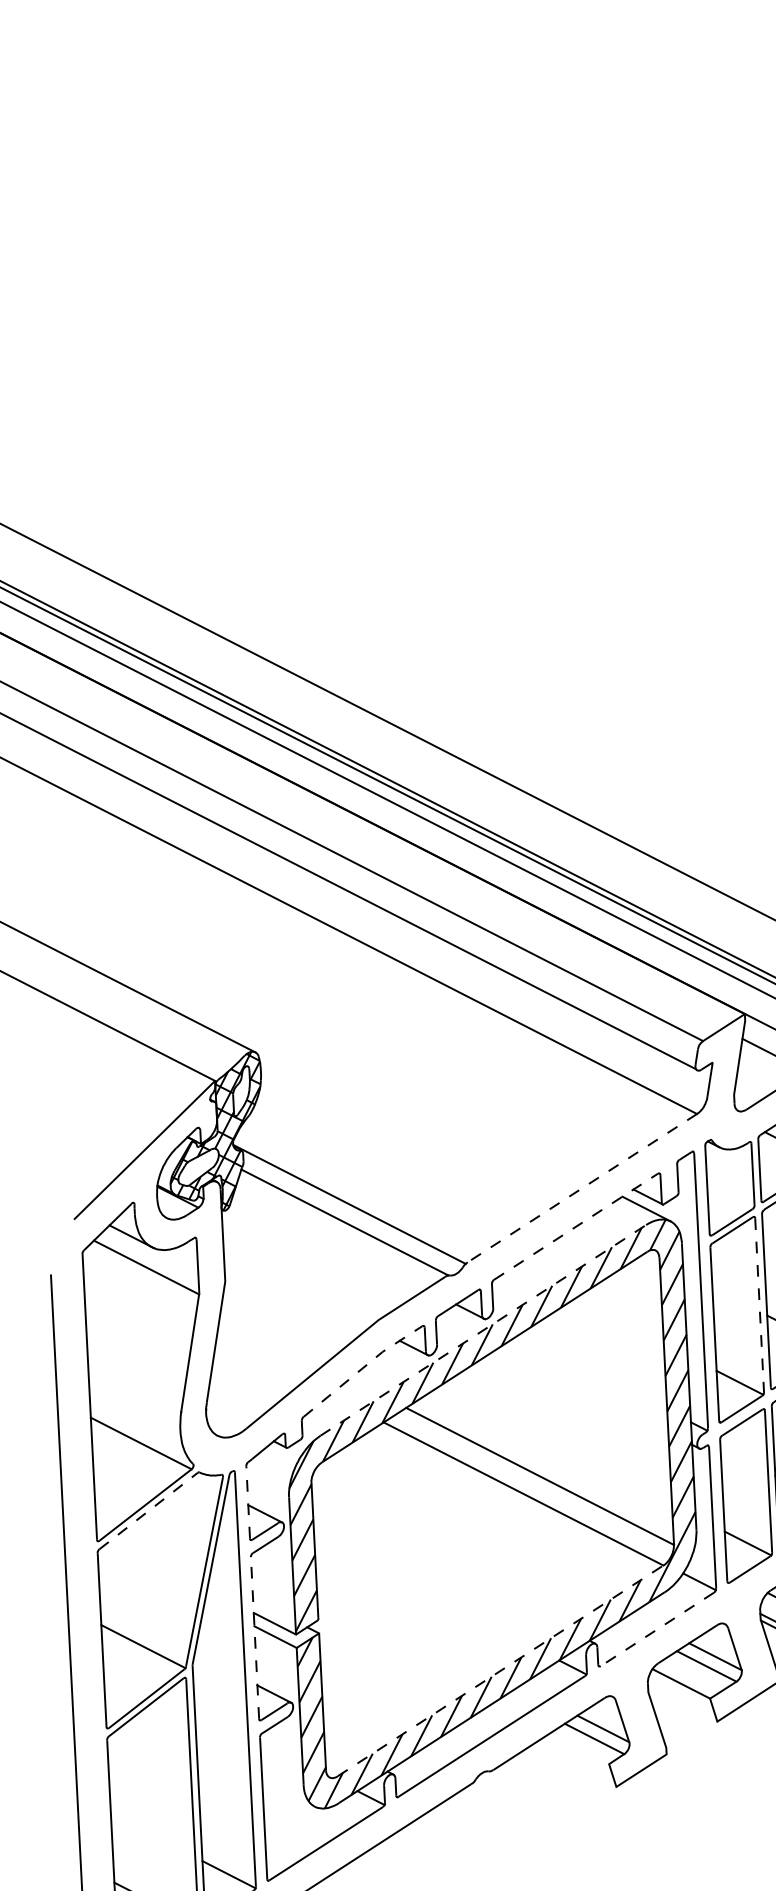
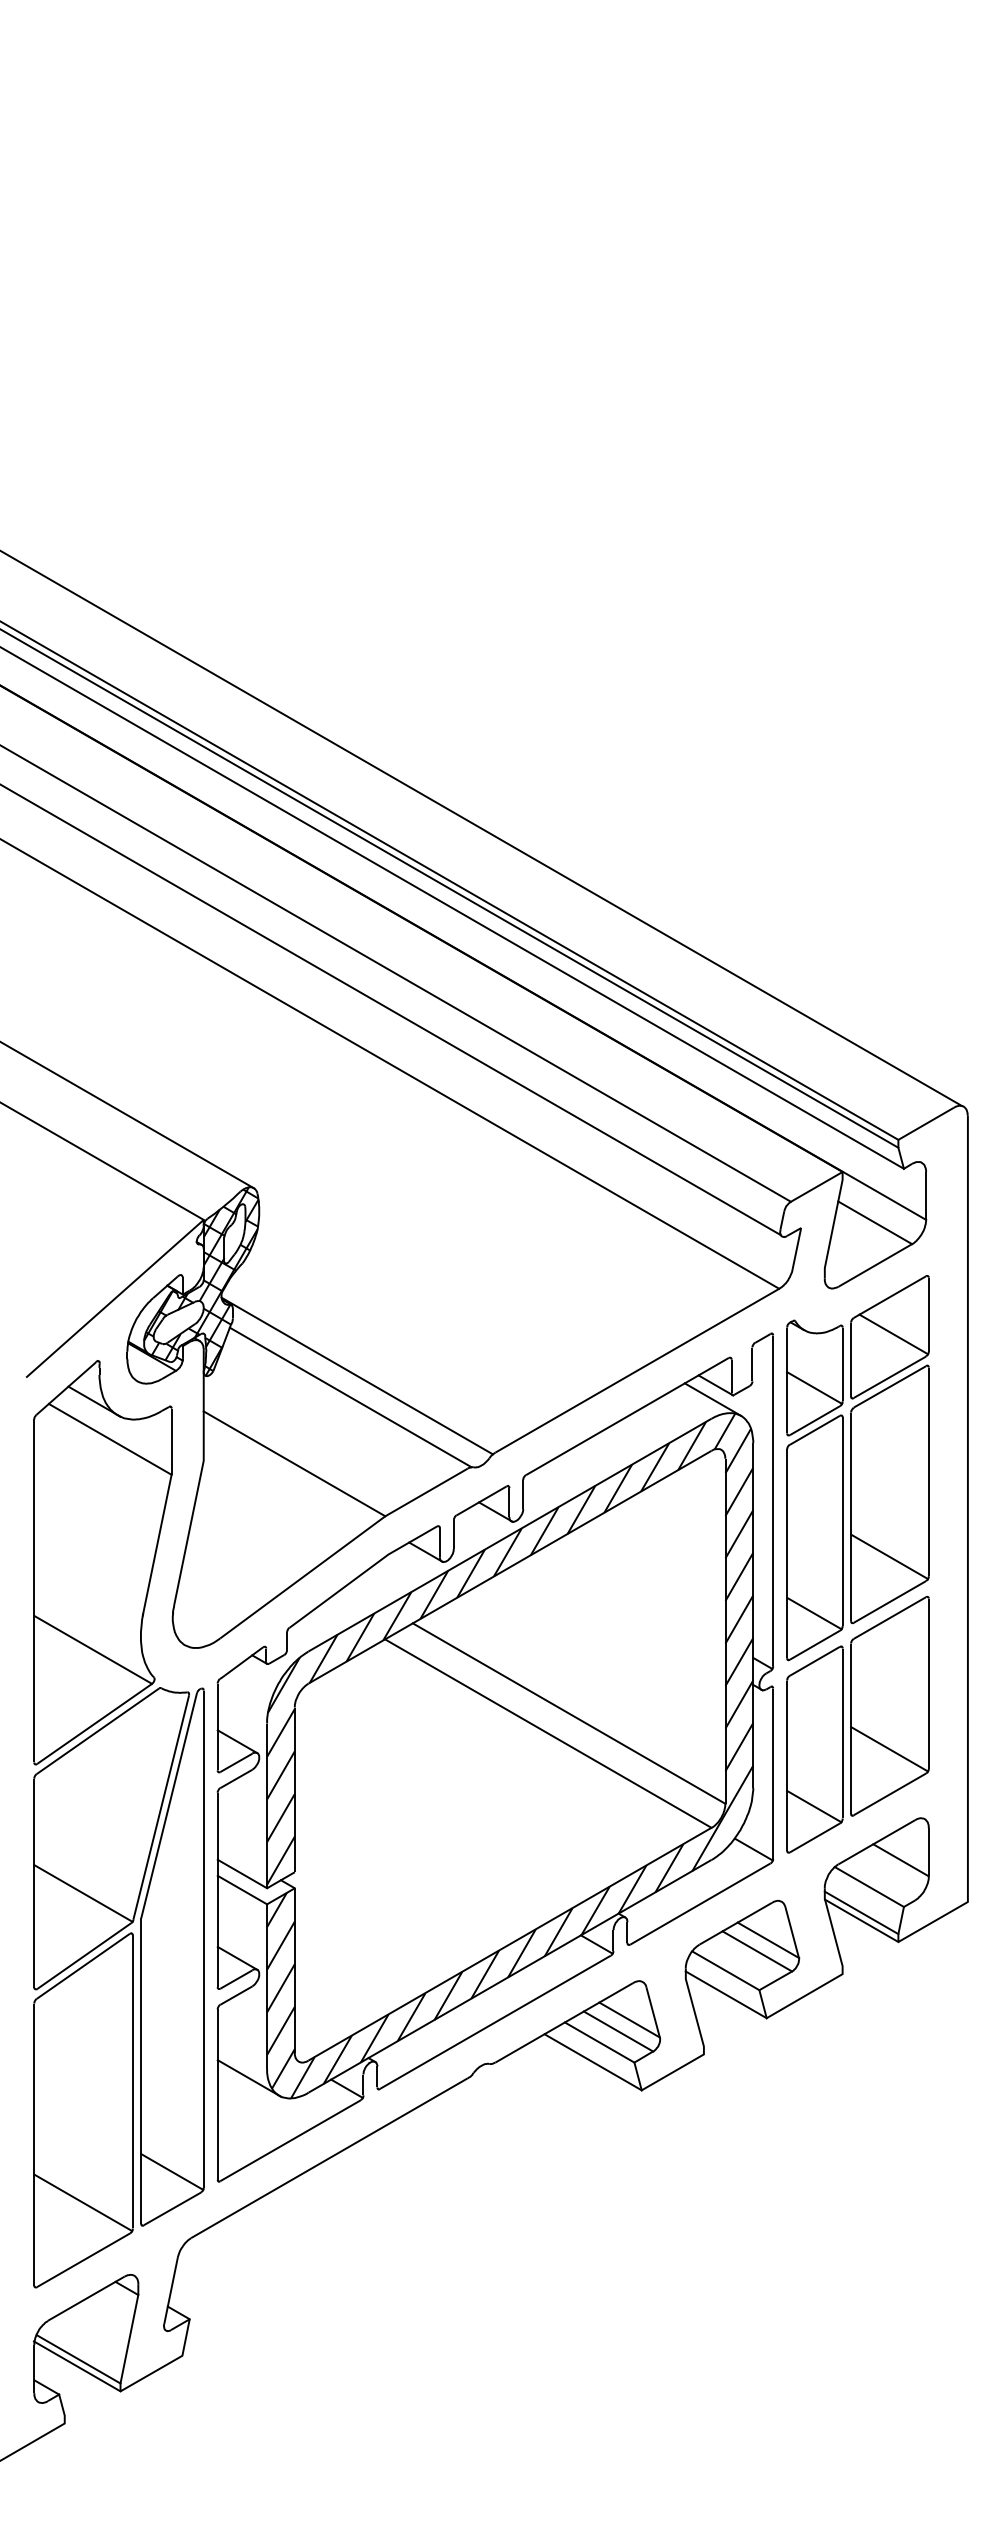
line: (582, 1187) -> (637, 1370), dashed -> solid
line: (730, 1194) -> (814, 1387), added
line: (576, 1226) -> (627, 1416), dashed -> solid
line: (300, 1279) -> (294, 1463), added
line: (759, 1305) -> (842, 1522), dashed -> solid
line: (483, 1330) -> (510, 1535), dashed -> solid
line: (362, 1368) -> (362, 1573), dashed -> solid
line: (247, 1502) -> (217, 1726), dashed -> solid
line: (148, 1511) -> (97, 1731), dashed -> solid
line: (657, 1629) -> (700, 1904), dashed -> solid
line: (254, 1637) -> (217, 1889), dashed -> solid
line: (501, 1671) -> (510, 1944), dashed -> solid
line: (682, 1703) -> (725, 1994), added
line: (579, 1748) -> (599, 2042), added
line: (574, 1765) -> (592, 2062), added
line: (289, 1793) -> (249, 2078), added

